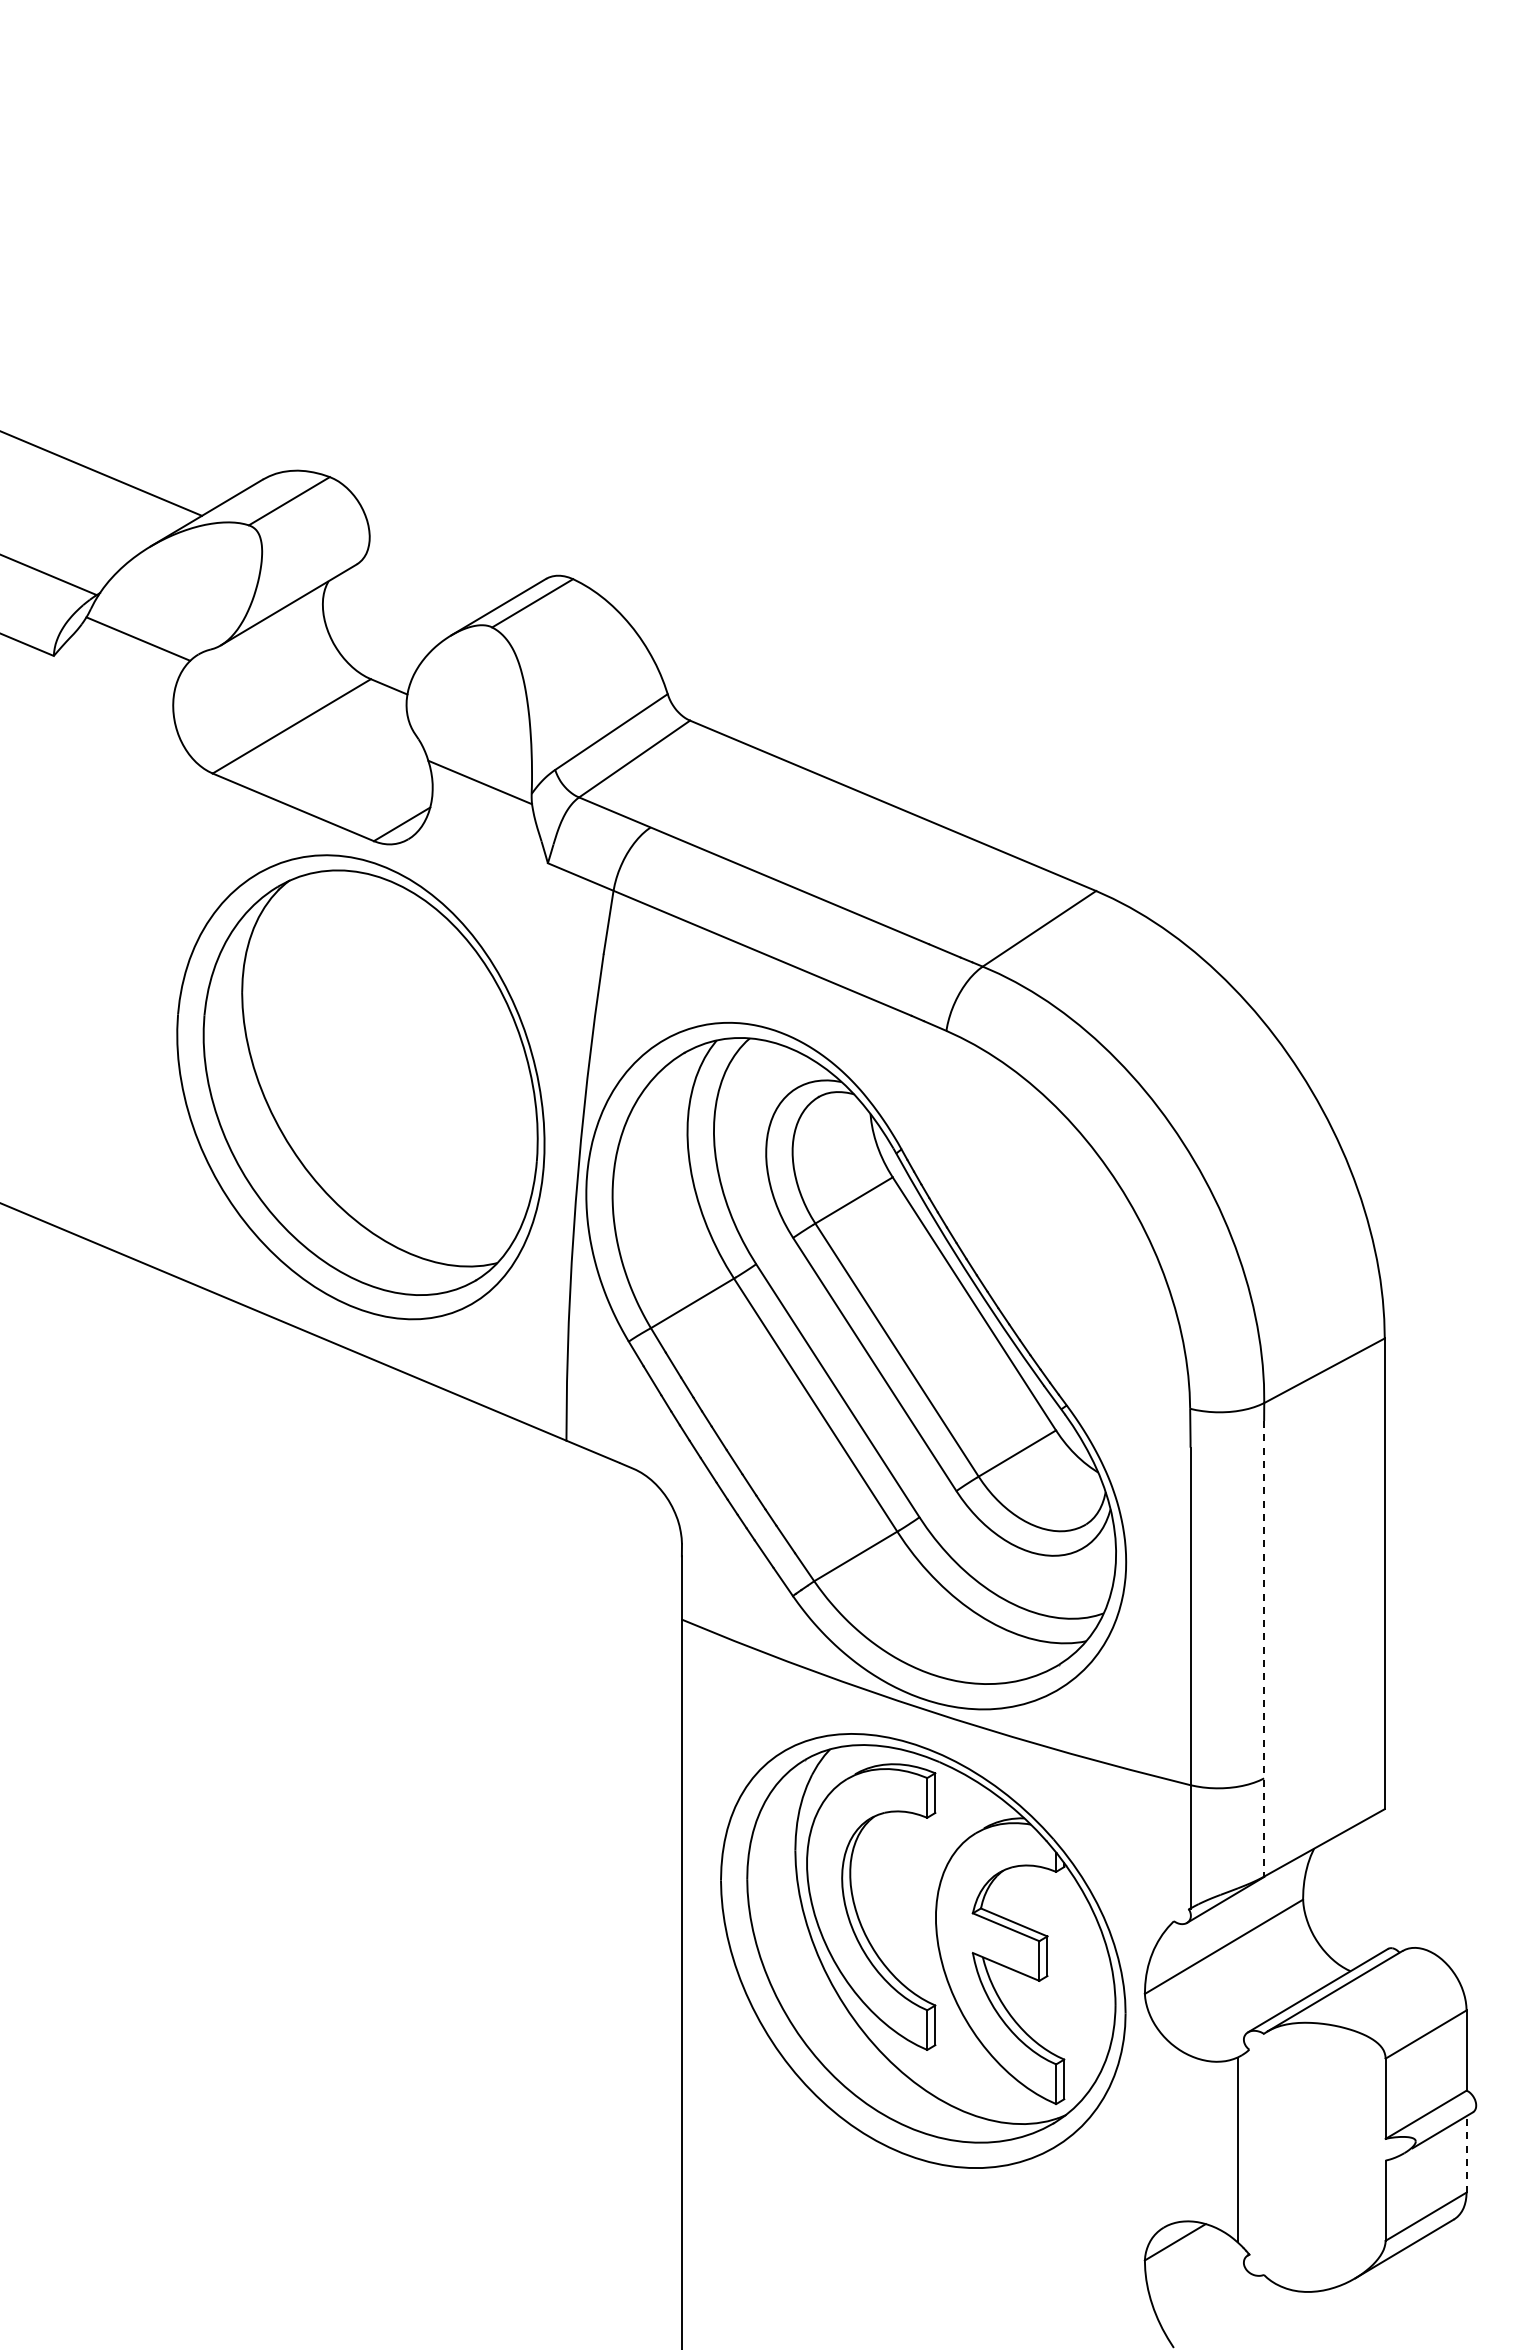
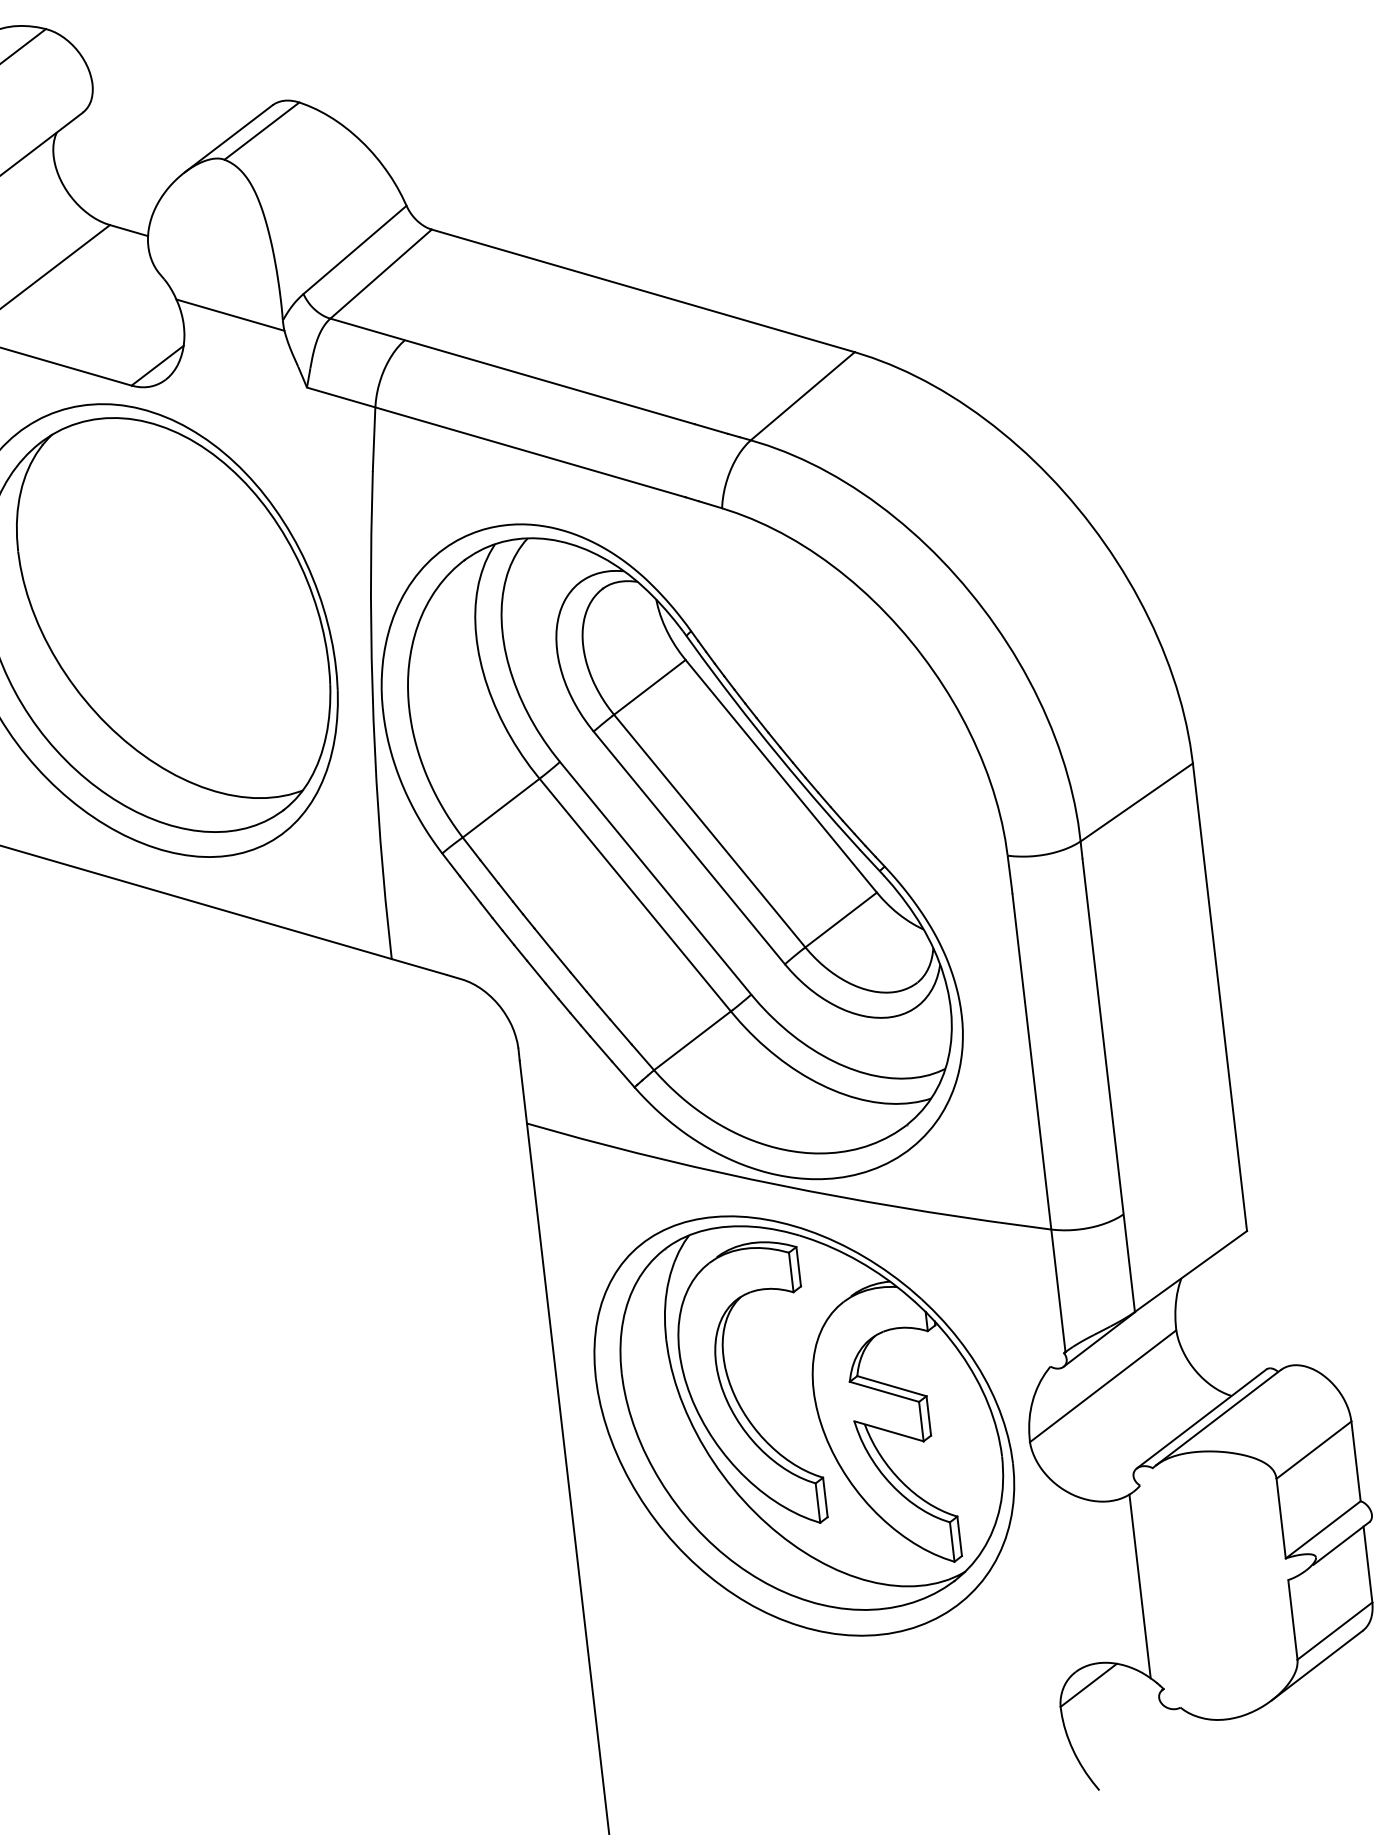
line: (1264, 1648) -> (1109, 1085), dashed -> solid
line: (1466, 2153) -> (1367, 1563), dashed -> solid

